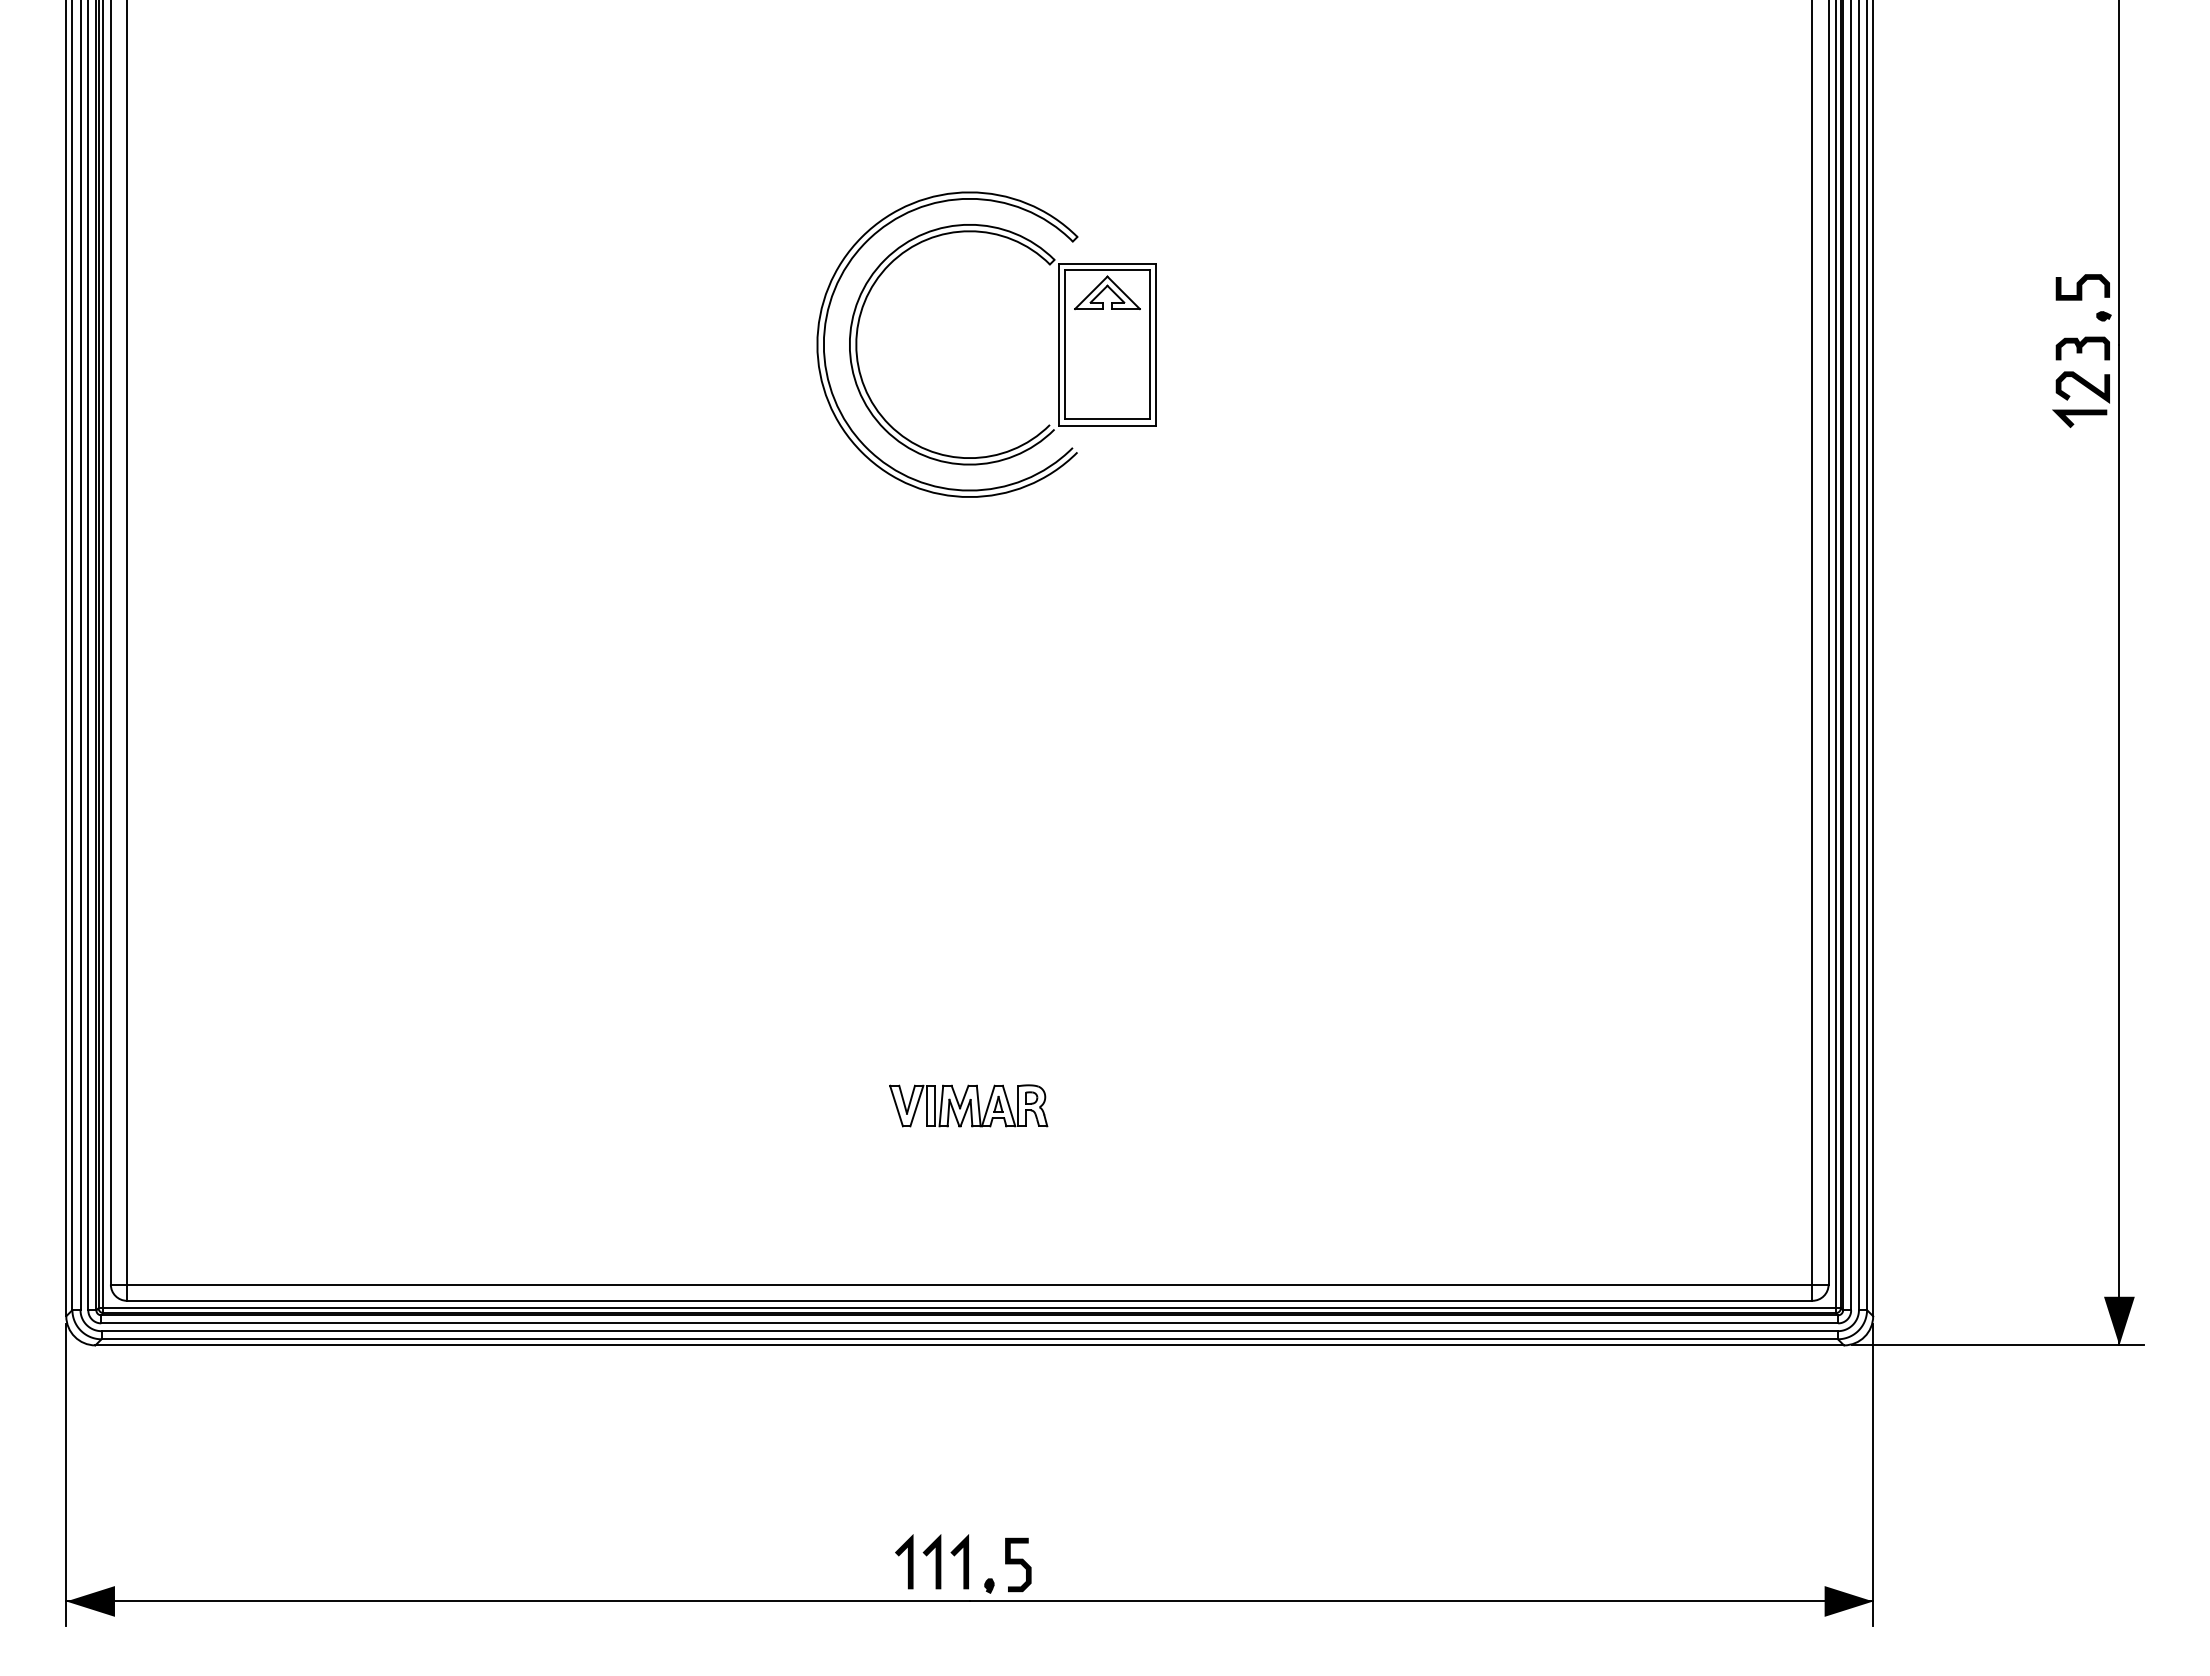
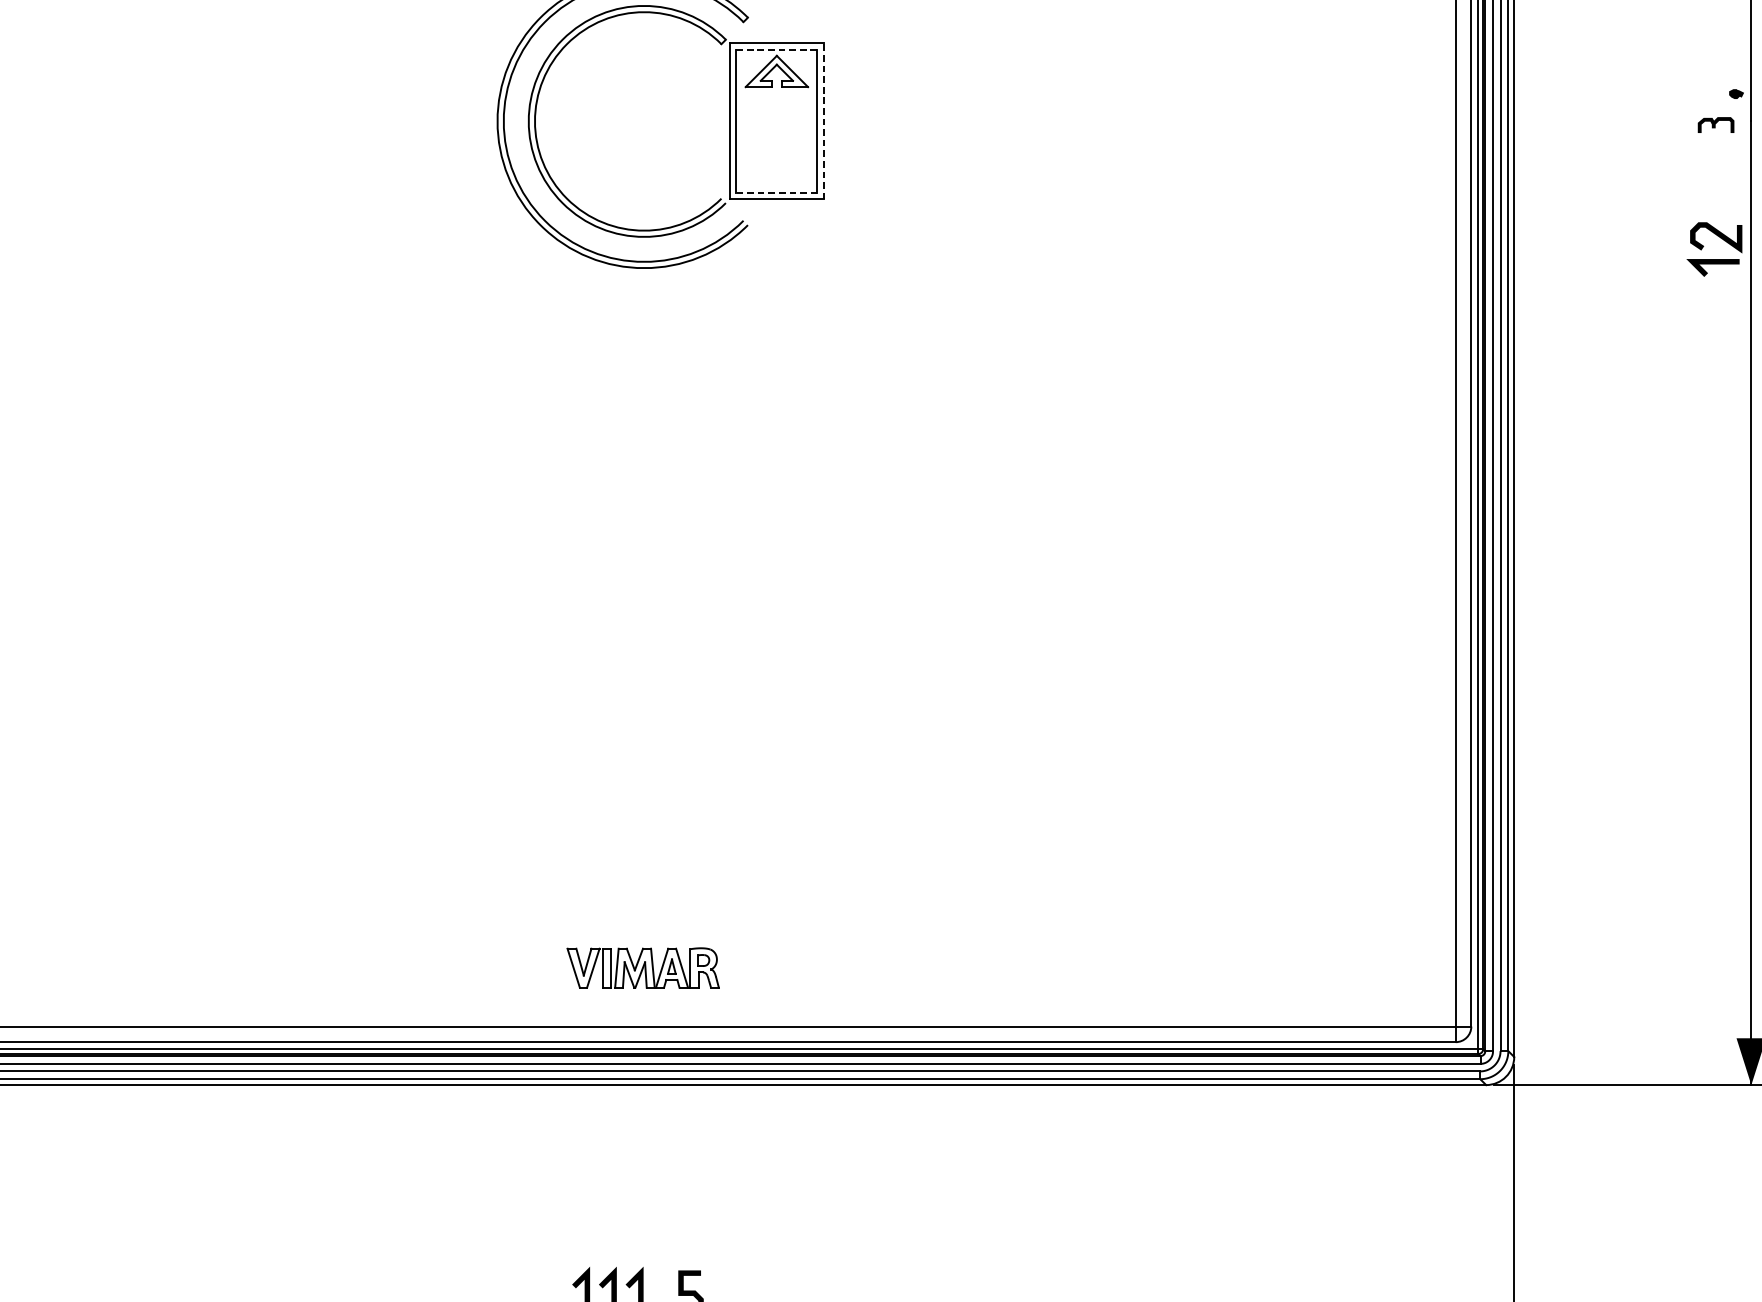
line: (1107, 270) -> (776, 49), solid -> dashed
curve: (2082, 287) -> (1715, 66), removed
line: (1156, 344) -> (824, 121), solid -> dashed
part: (2082, 348) -> (1715, 125), size x0.7
part: (2080, 409) -> (1713, 258), moved
line: (1106, 419) -> (775, 193), solid -> dashed
part: (968, 1105) -> (643, 967), moved

